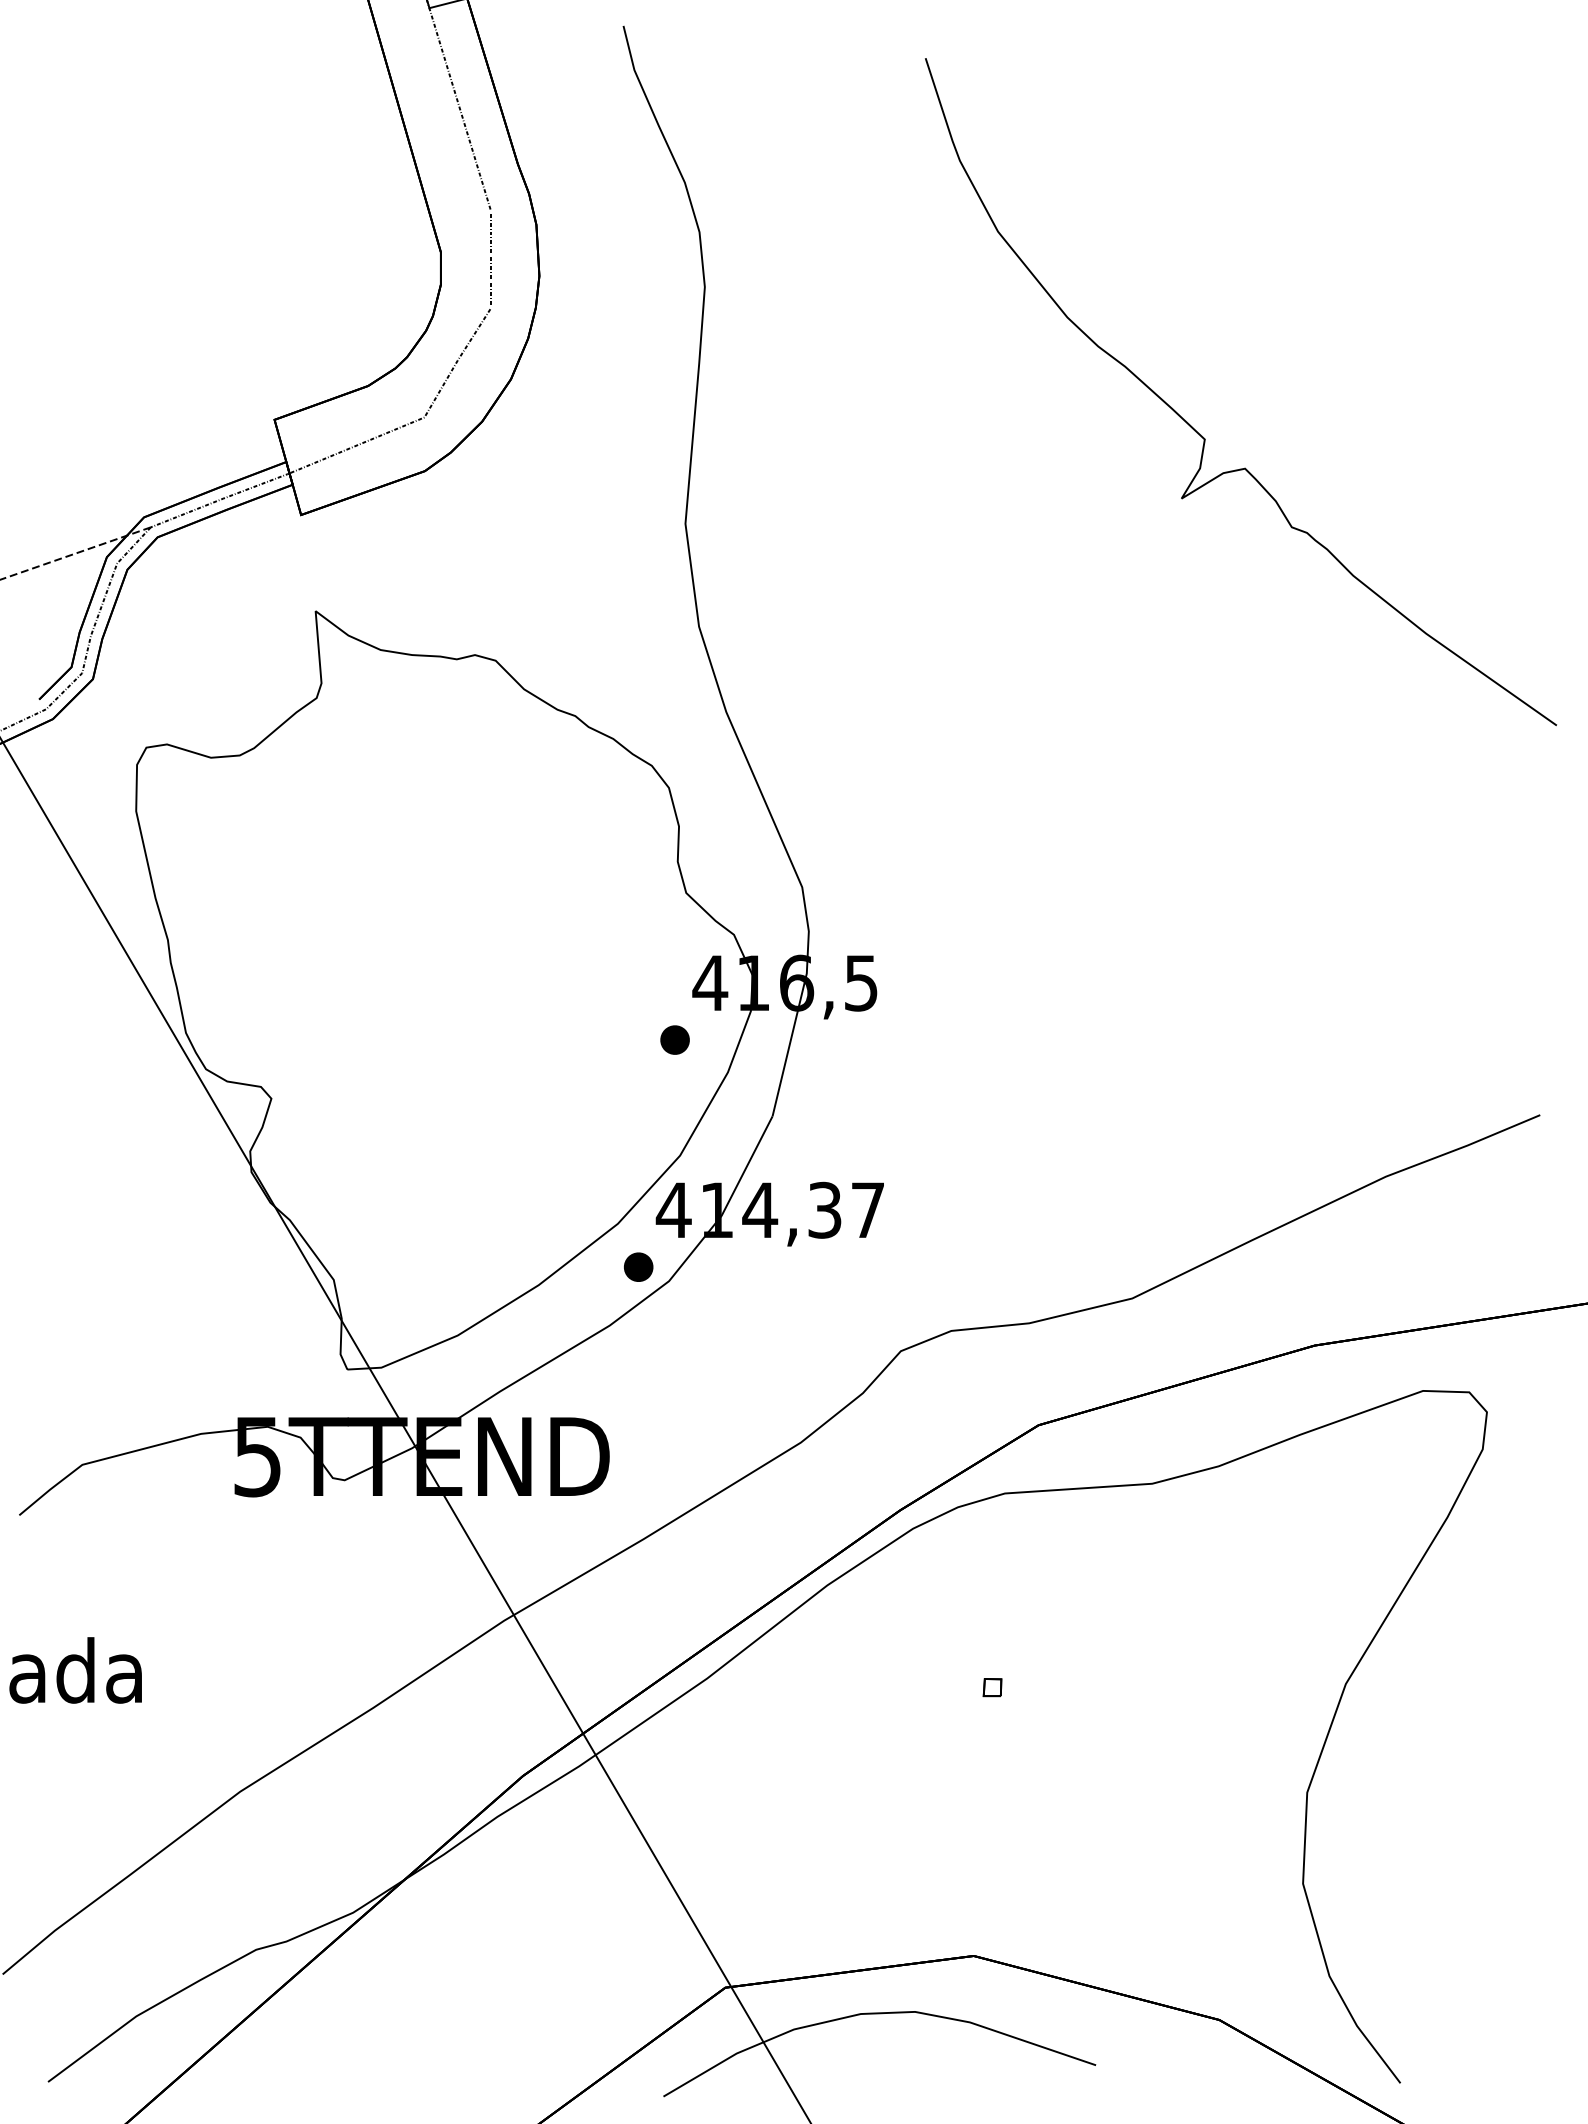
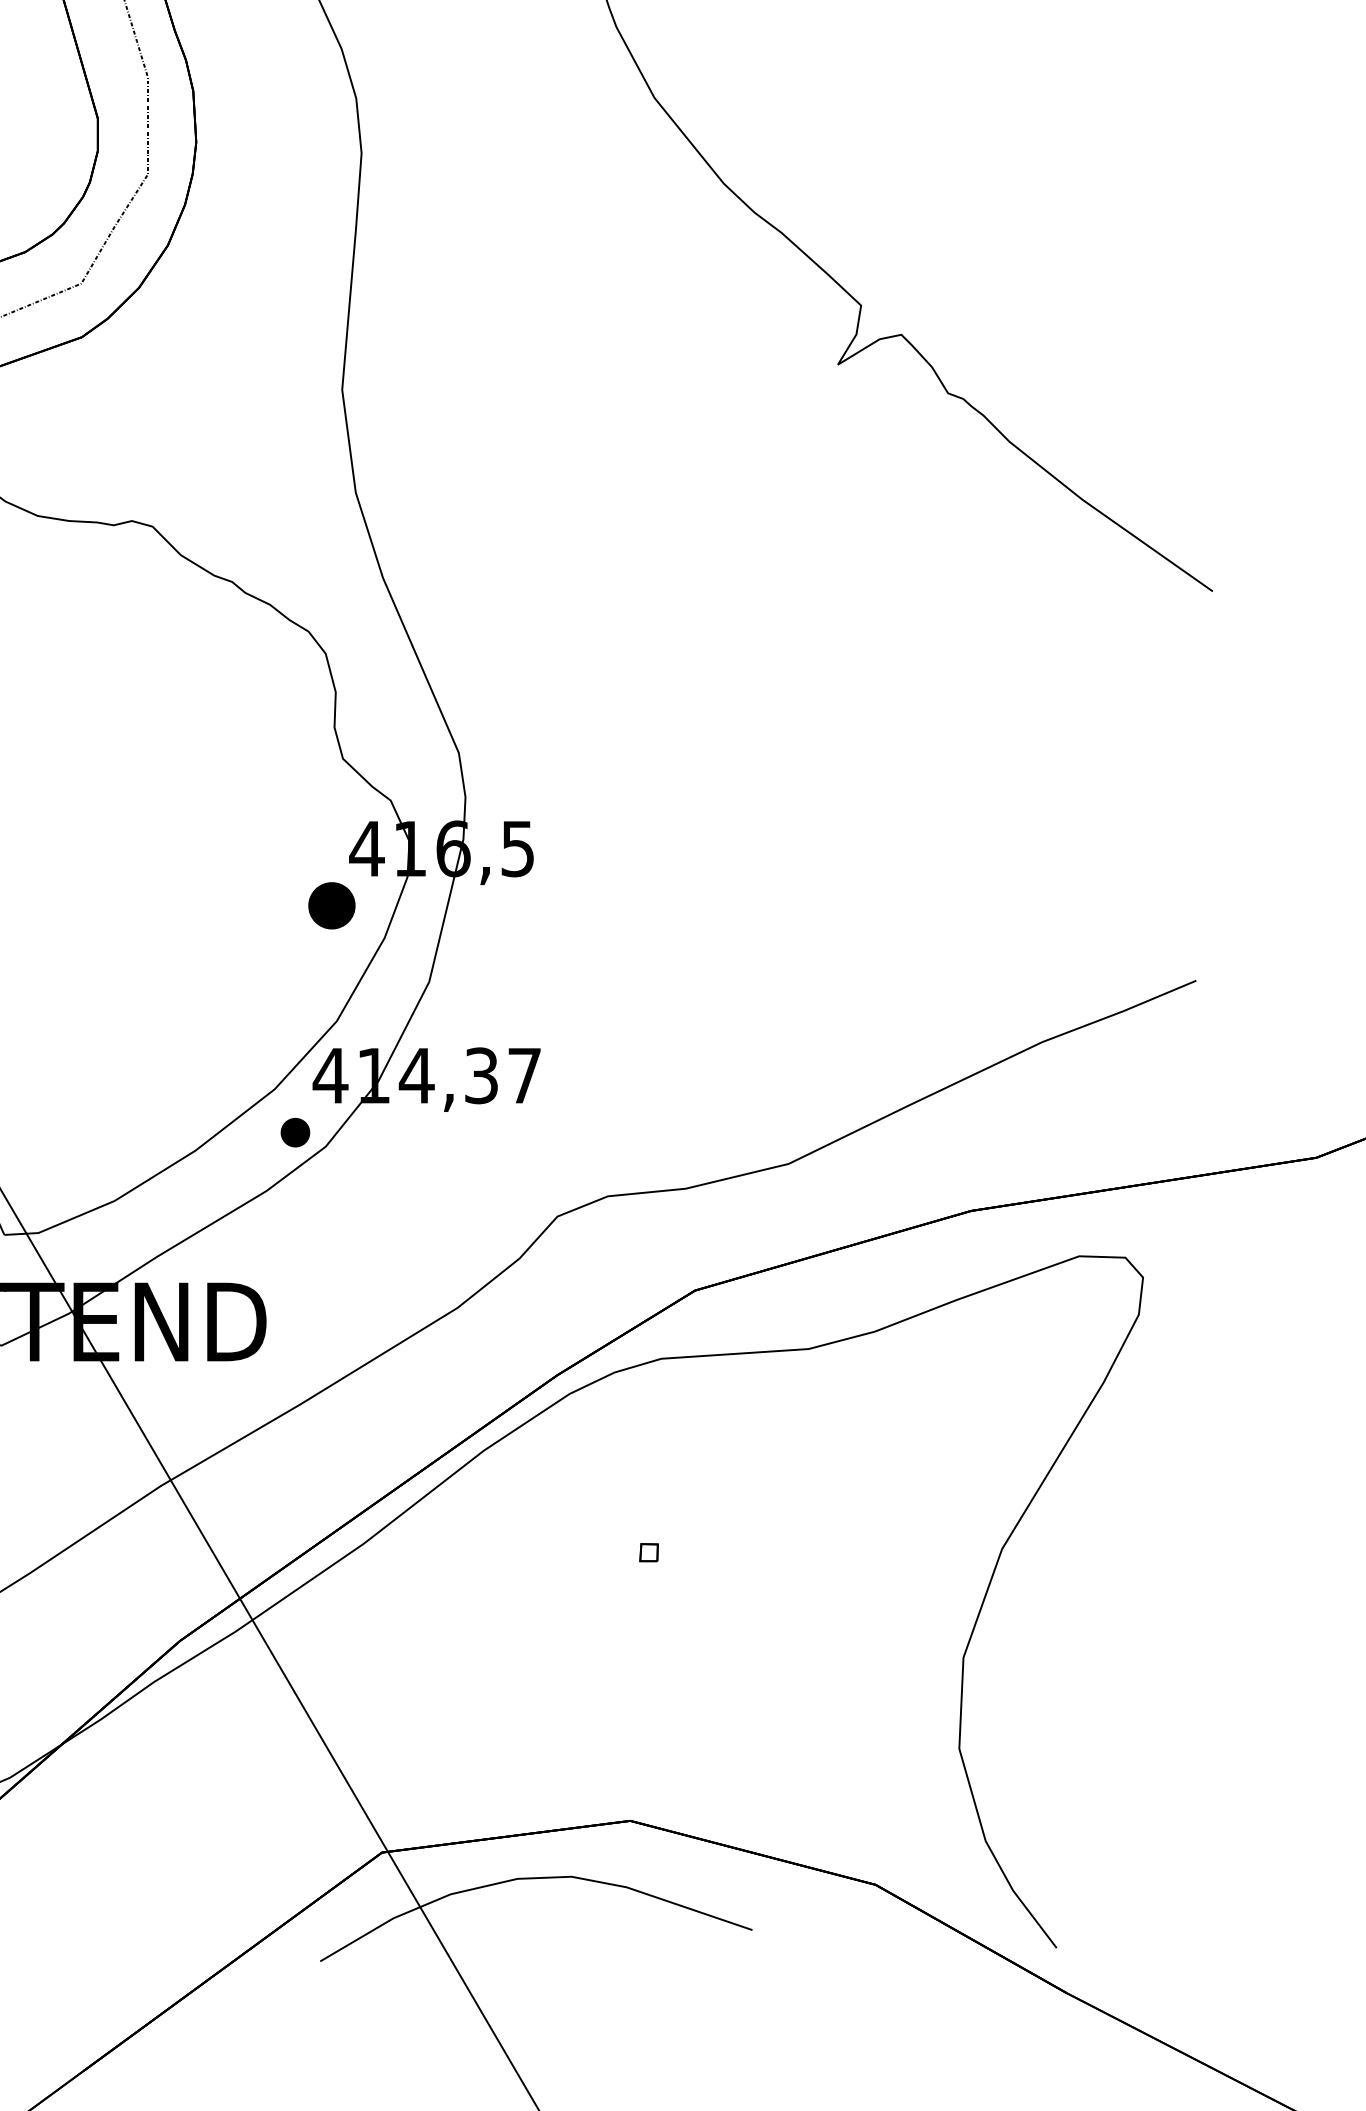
part: (674, 1039) -> (331, 905), size x1.6

